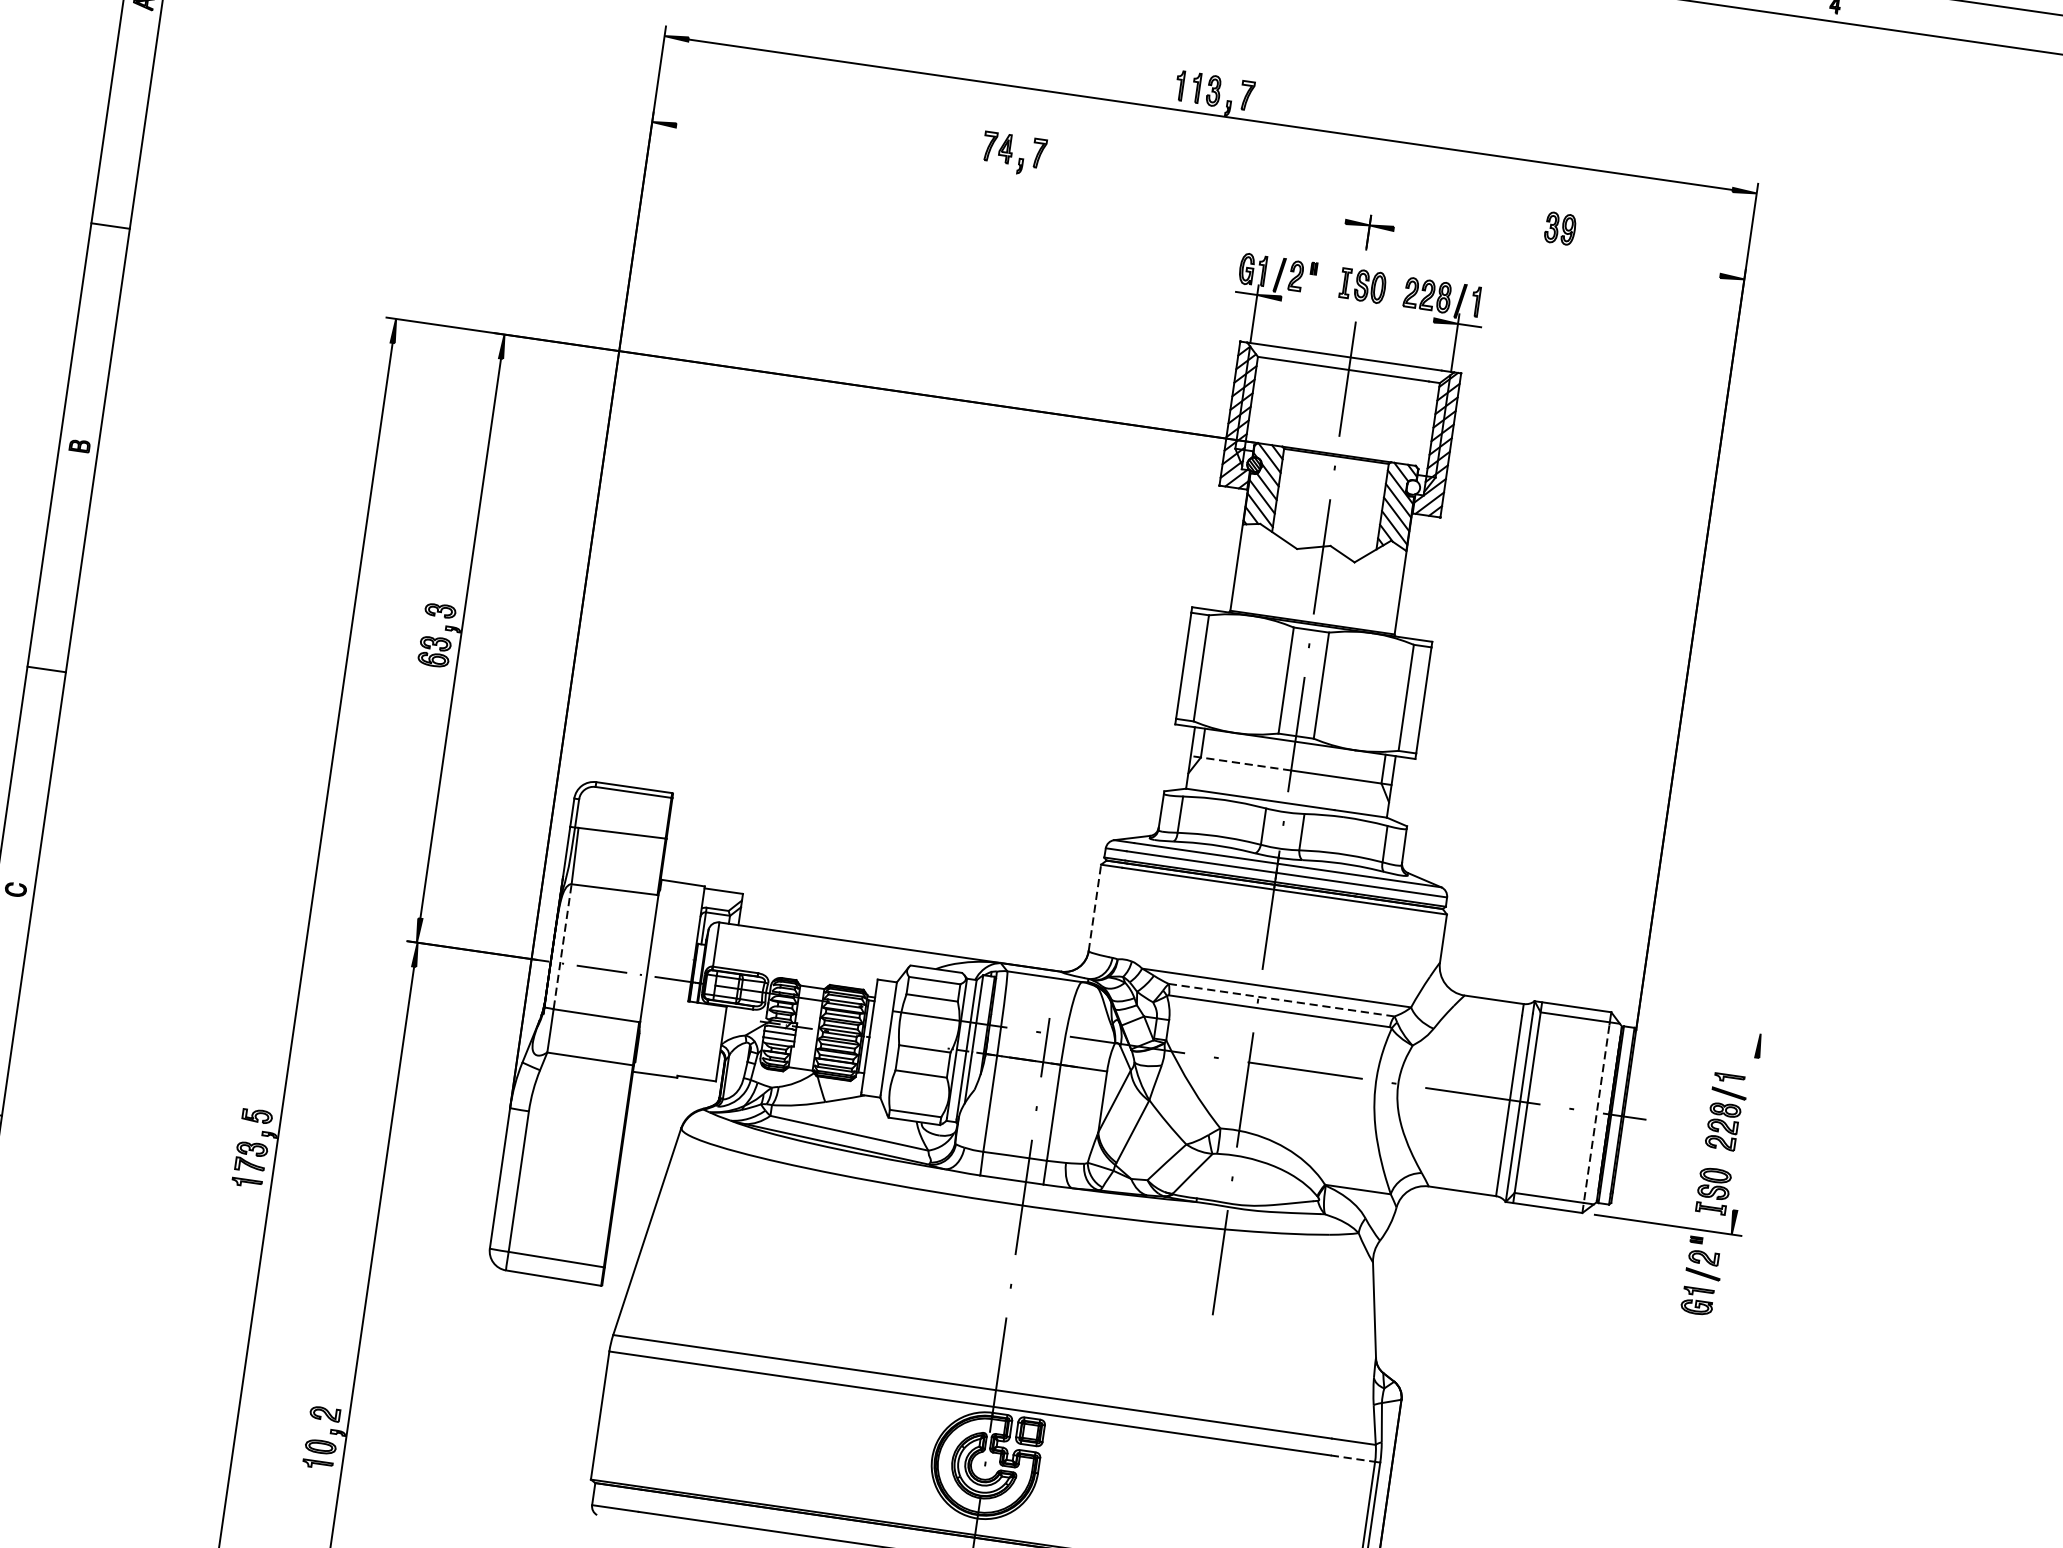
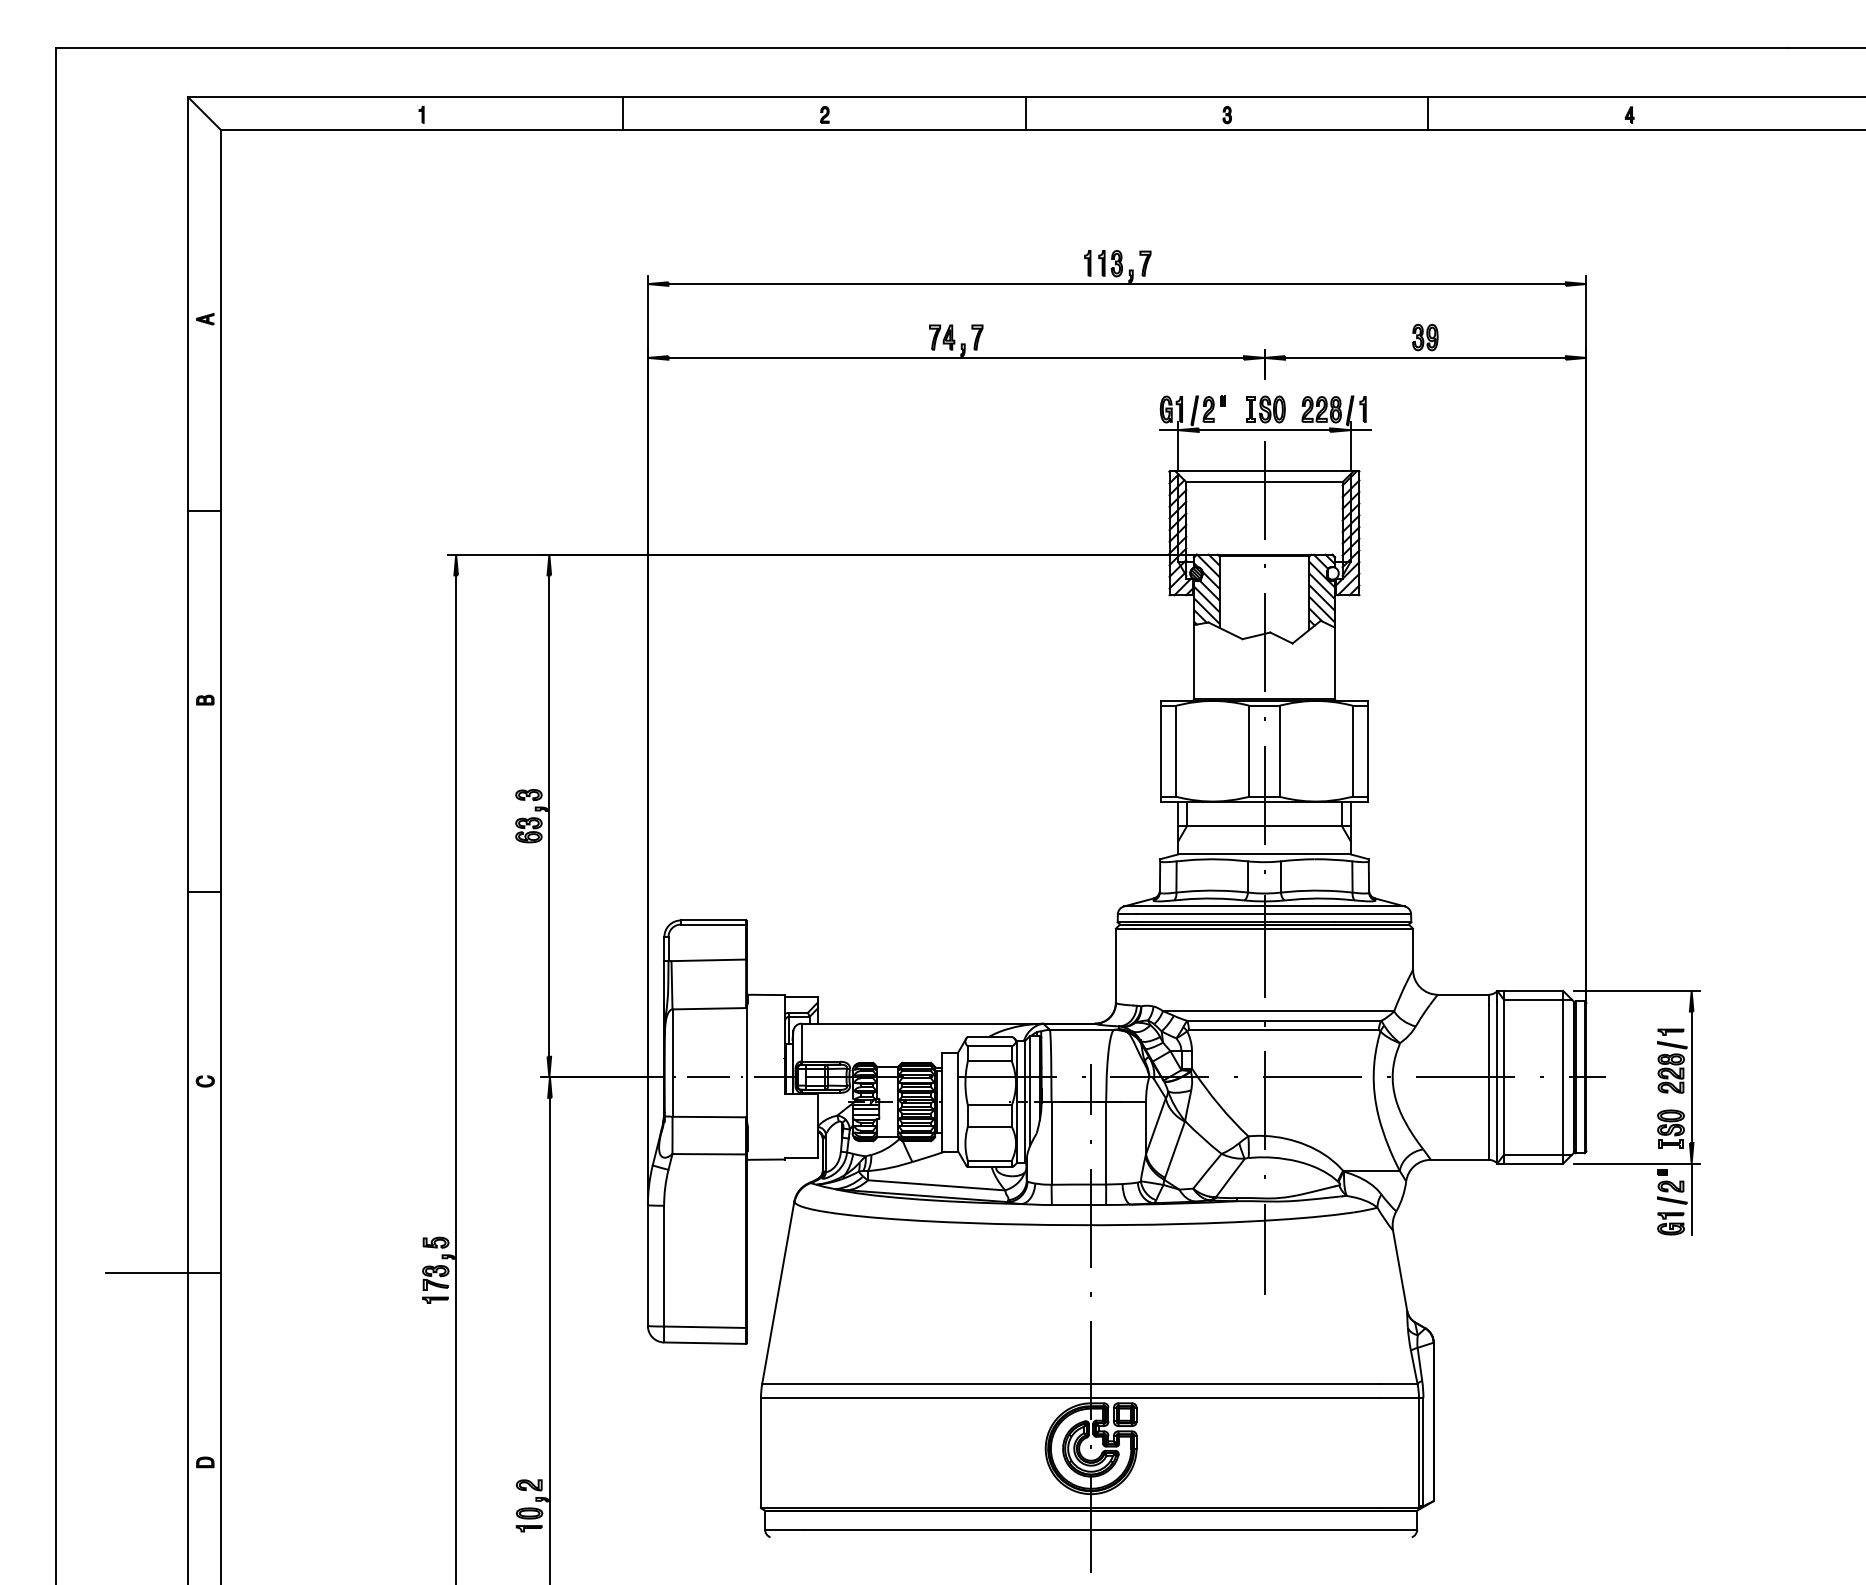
line: (1010, 173) -> (955, 357), added
line: (1557, 251) -> (1425, 357), added
line: (1357, 309) -> (1264, 430), added
line: (1239, 763) -> (1220, 826), dashed -> solid
line: (1094, 907) -> (1115, 965), dashed -> solid
line: (562, 946) -> (672, 1062), dashed -> solid
line: (1281, 999) -> (1284, 1020), dashed -> solid
line: (1696, 1025) -> (1636, 991), added
line: (1596, 1118) -> (1563, 1082), dashed -> solid
line: (1745, 1134) -> (1691, 1077), added
line: (1725, 1276) -> (1691, 1199), added
line: (1353, 1459) -> (1400, 1398), dashed -> solid

